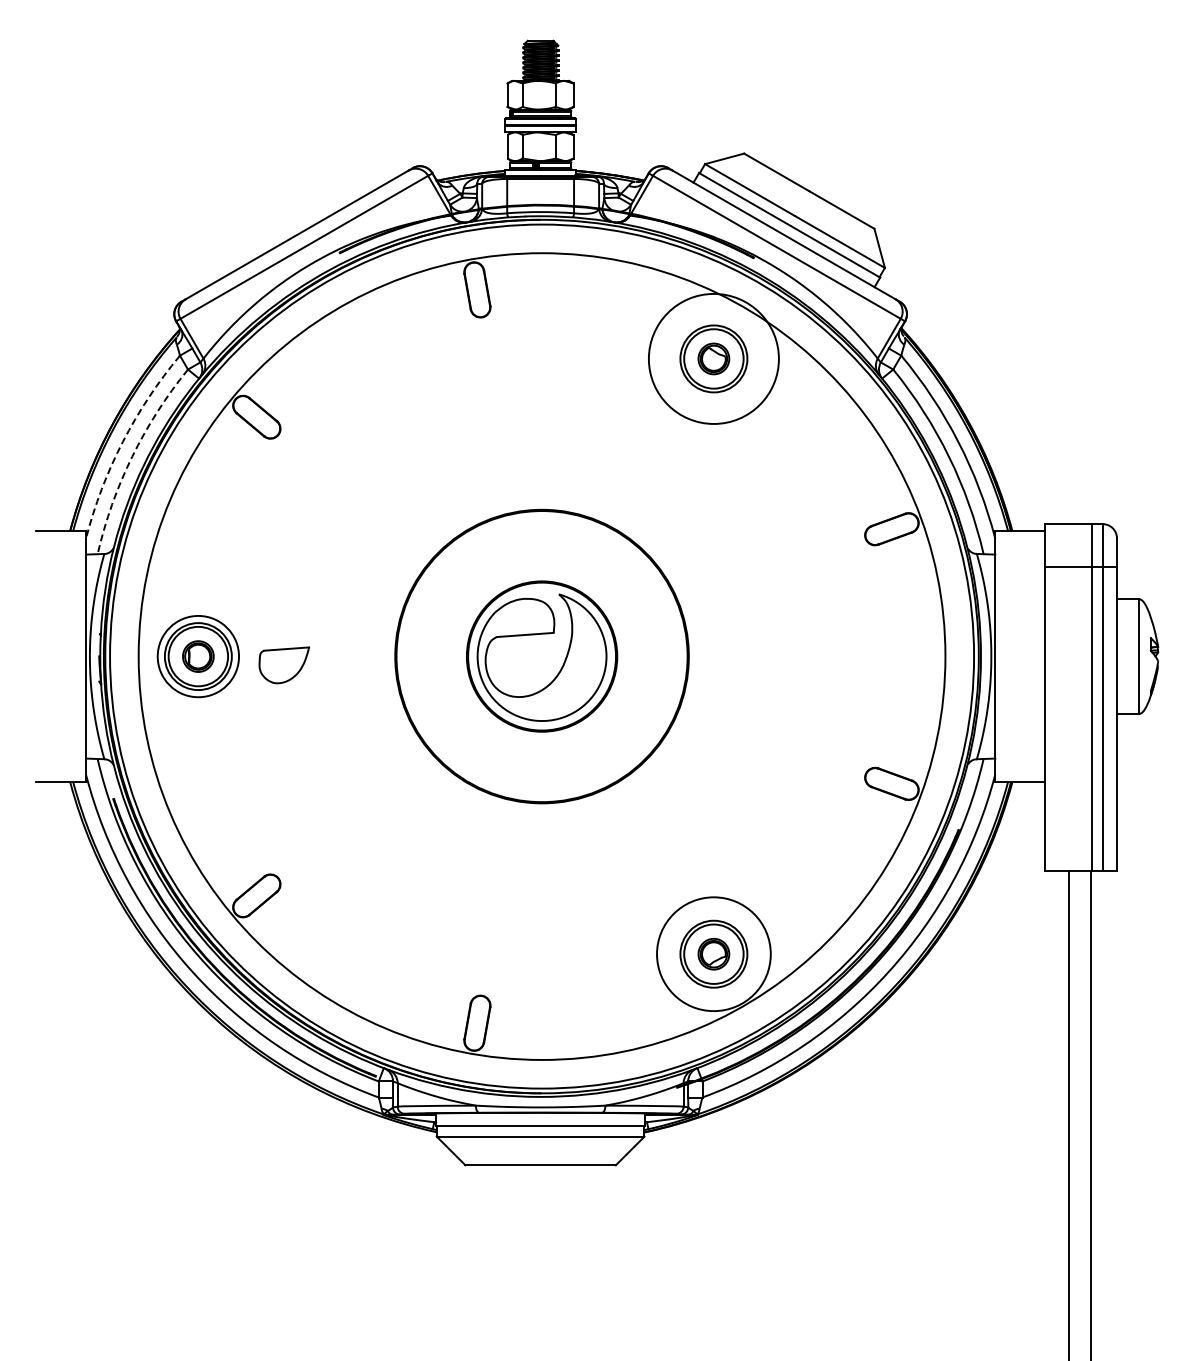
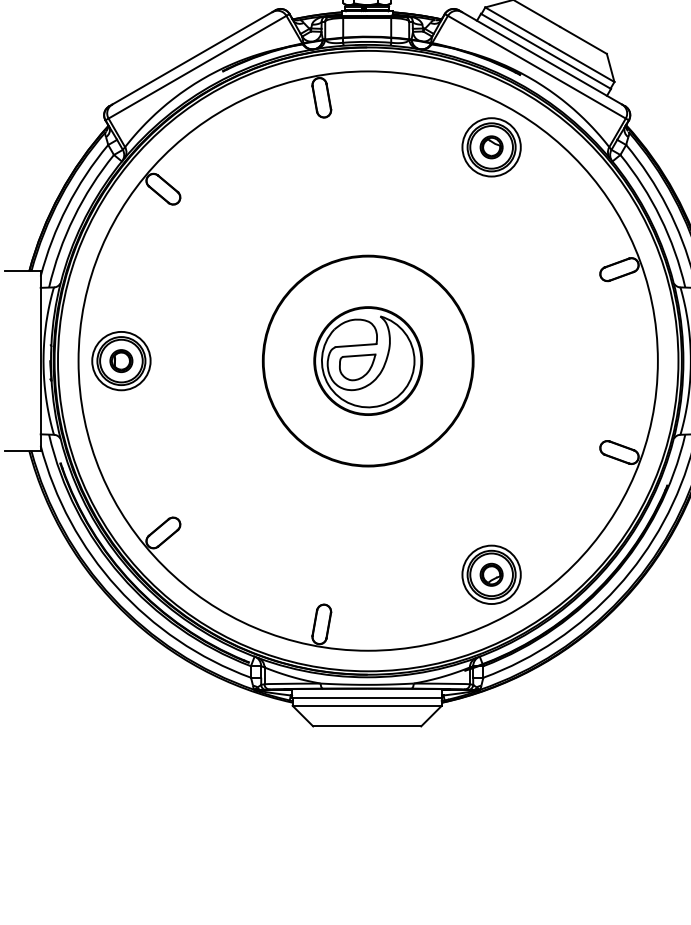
circle: (713, 358) -> (491, 147), size x0.62
arc: (122, 442) -> (66, 207), dashed -> solid
arc: (132, 456) -> (74, 217), dashed -> solid
part: (283, 665) -> (357, 367), moved
circle: (713, 953) -> (491, 574), size x0.71

